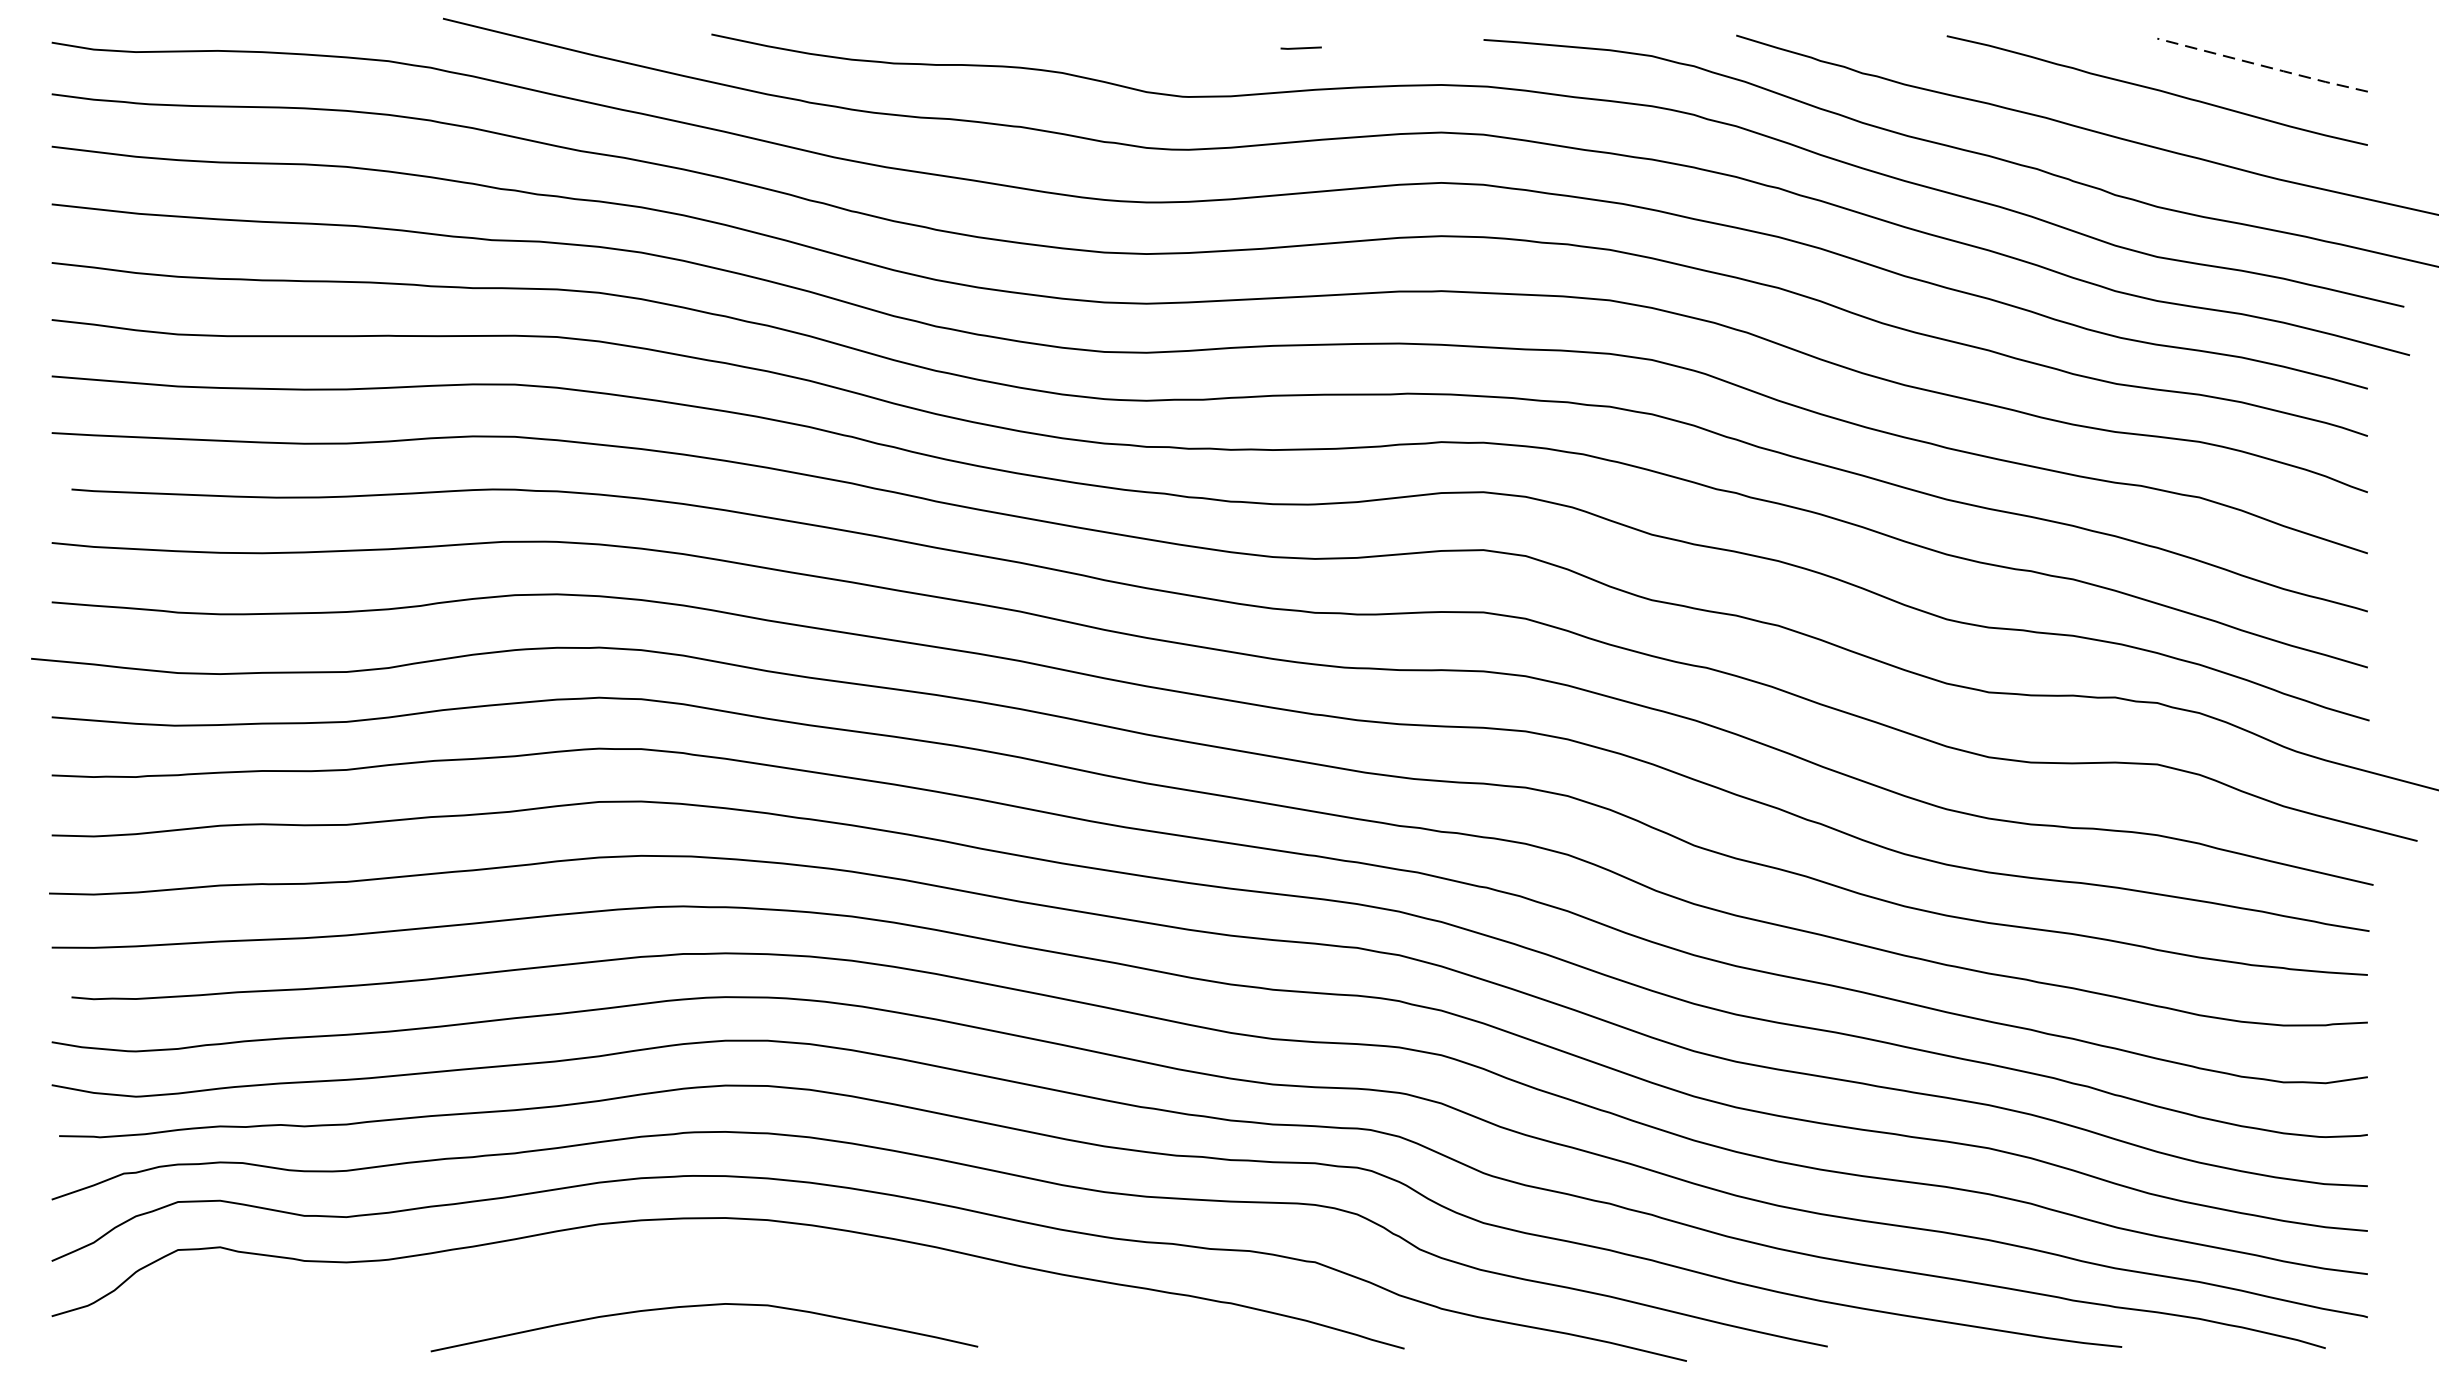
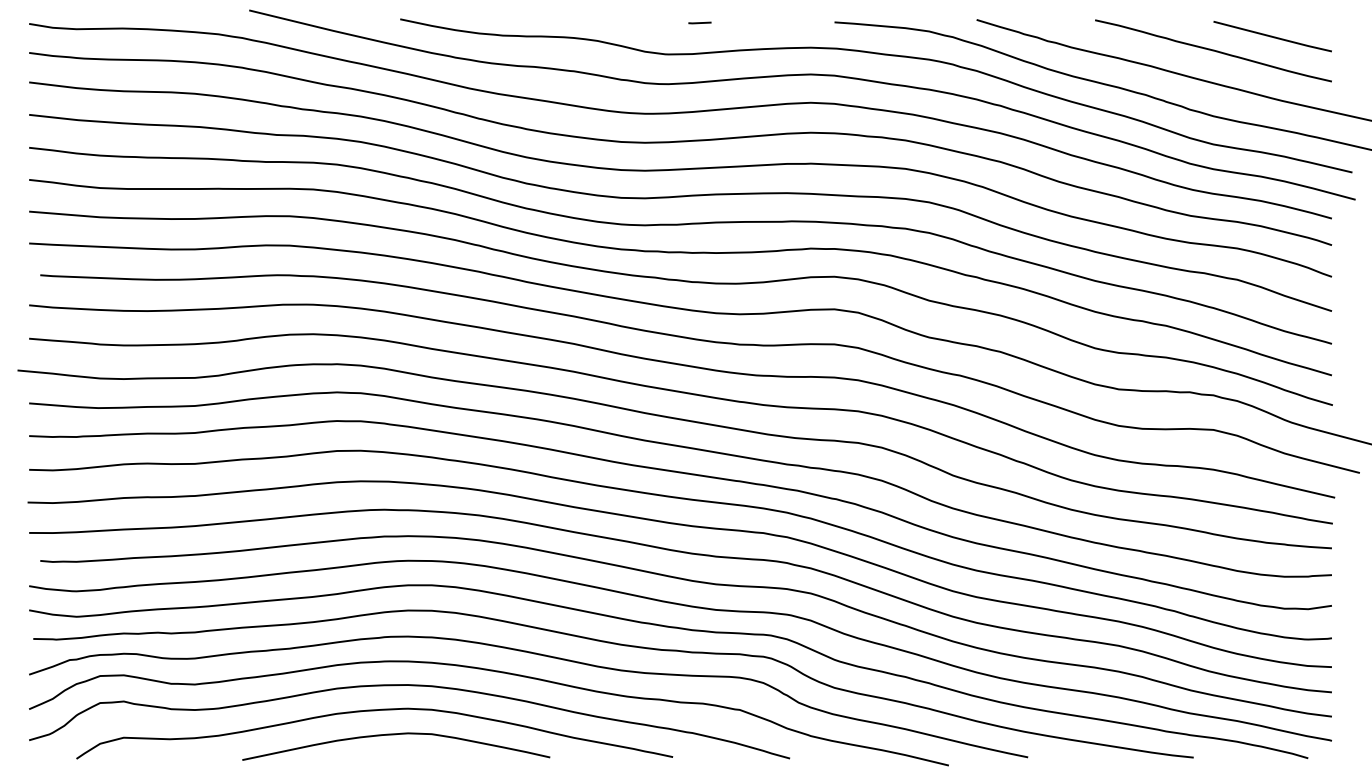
line: (1300, 47) -> (699, 22), moved
line: (2265, 66) -> (1274, 37), dashed -> solid
curve: (665, 1265) -> (374, 711), added

